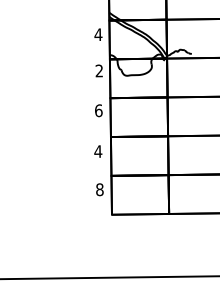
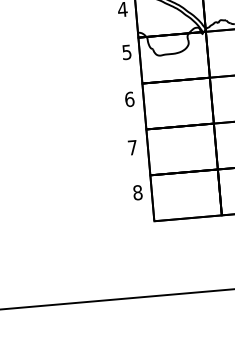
text: (98, 70) -> (125, 51), 2 -> 5
text: (98, 151) -> (132, 147), 4 -> 7

